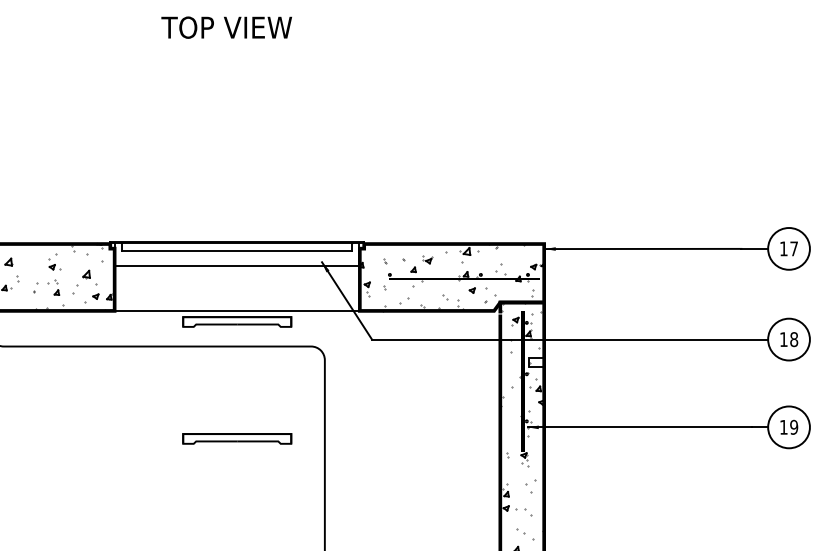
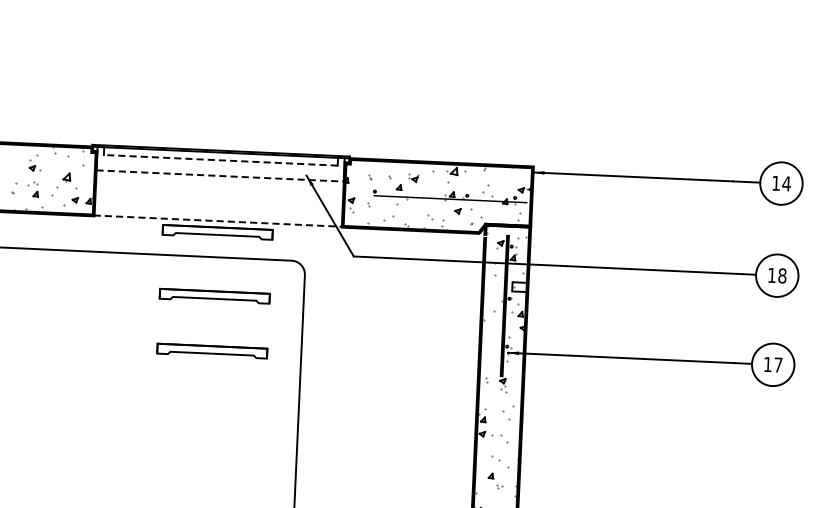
text: (793, 248) -> (785, 183), 17 -> 14
line: (236, 251) -> (220, 160), solid -> dashed
line: (237, 266) -> (220, 176), solid -> dashed
line: (237, 310) -> (218, 220), solid -> dashed
part: (237, 384) -> (215, 295), added
text: (794, 426) -> (778, 364), 19 -> 17

